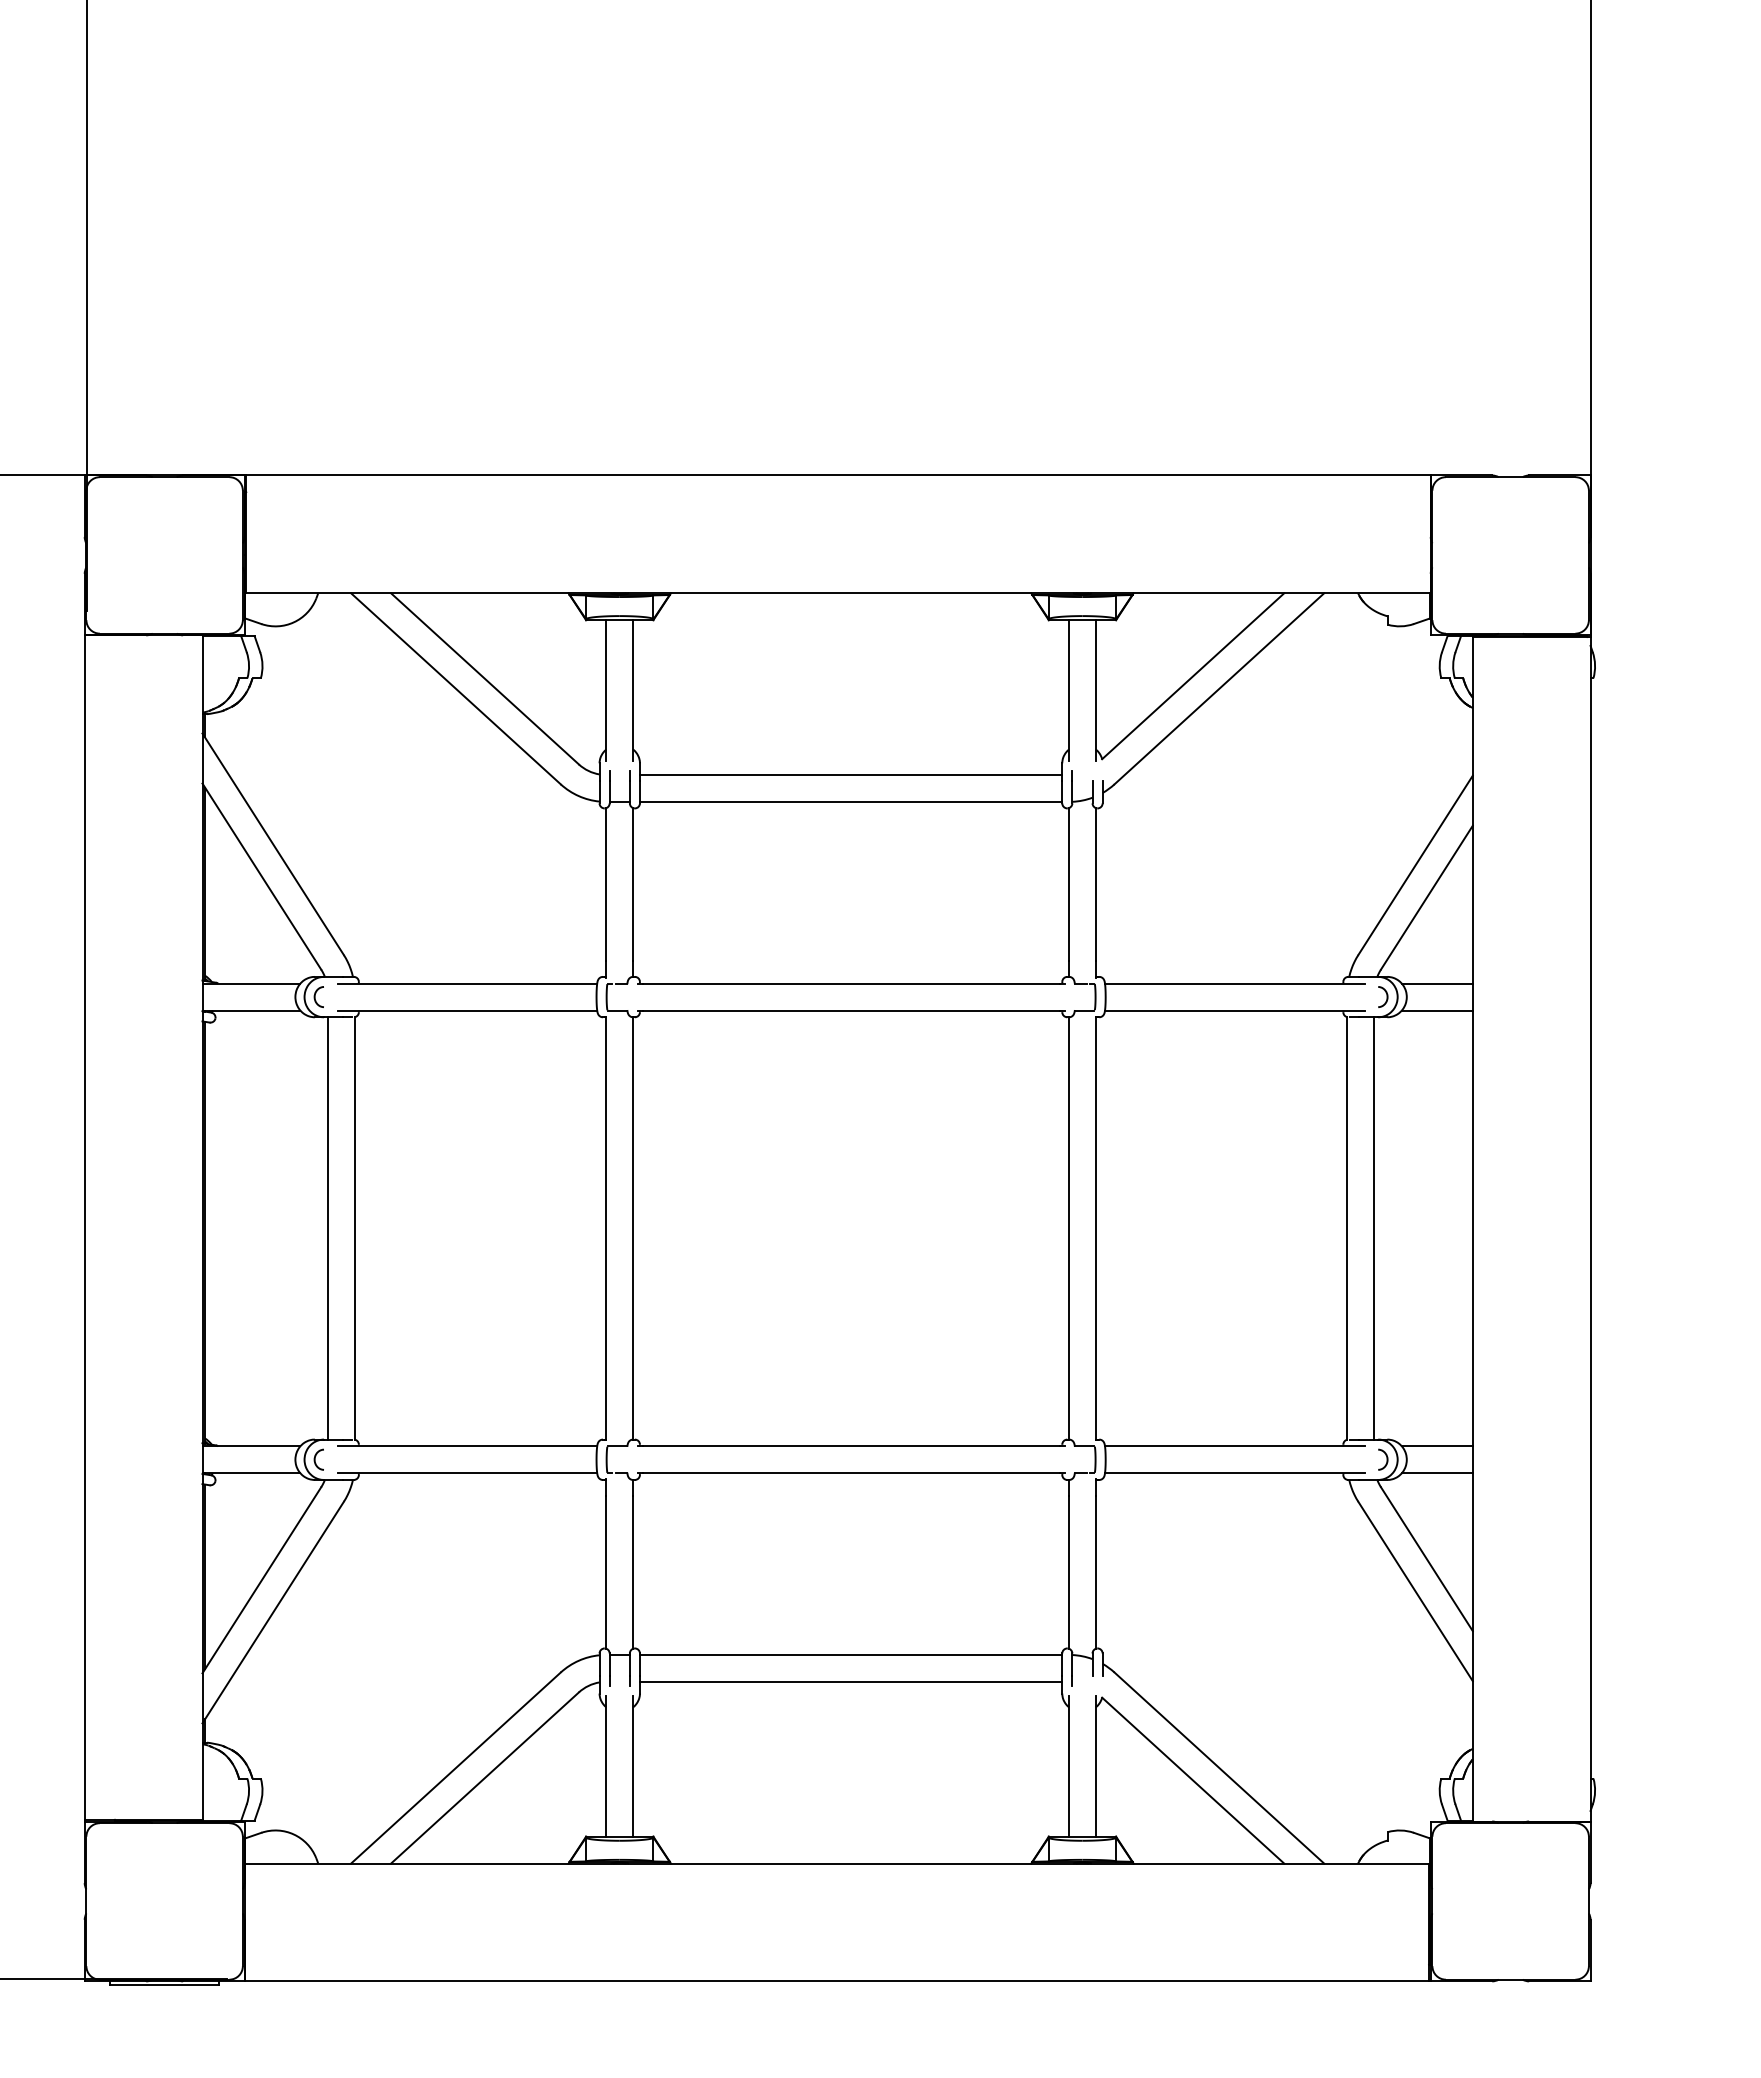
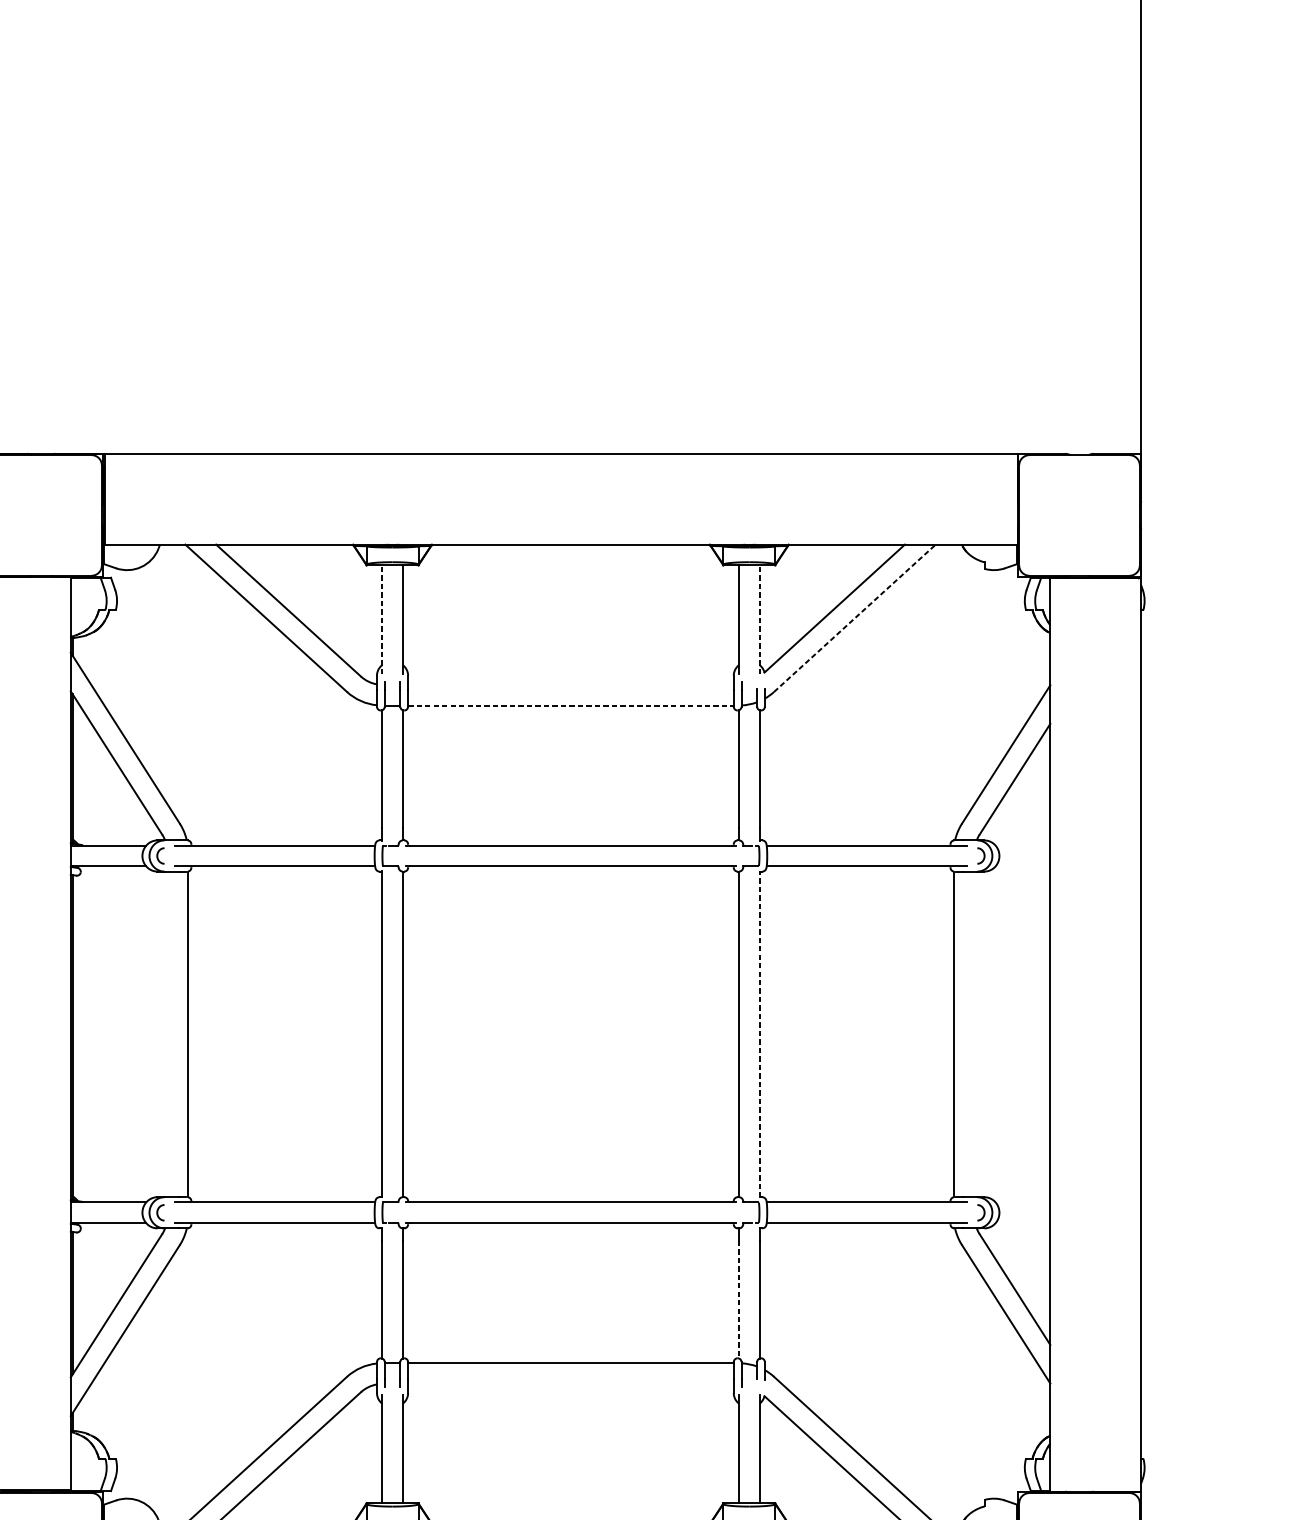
line: (1219, 688) -> (855, 618), solid -> dashed
line: (606, 690) -> (382, 619), solid -> dashed
line: (1095, 690) -> (759, 619), solid -> dashed
line: (850, 774) -> (570, 684), removed
line: (851, 801) -> (571, 705), solid -> dashed
line: (1436, 983) -> (1022, 845), removed
line: (1436, 1010) -> (1022, 866), removed
line: (1095, 1227) -> (759, 1033), solid -> dashed
line: (327, 1228) -> (167, 1034), removed
line: (1374, 1228) -> (974, 1034), removed
line: (1436, 1446) -> (1022, 1202), removed
line: (1436, 1473) -> (1022, 1223), removed
line: (1069, 1572) -> (739, 1299), solid -> dashed
line: (850, 1681) -> (570, 1383), removed

